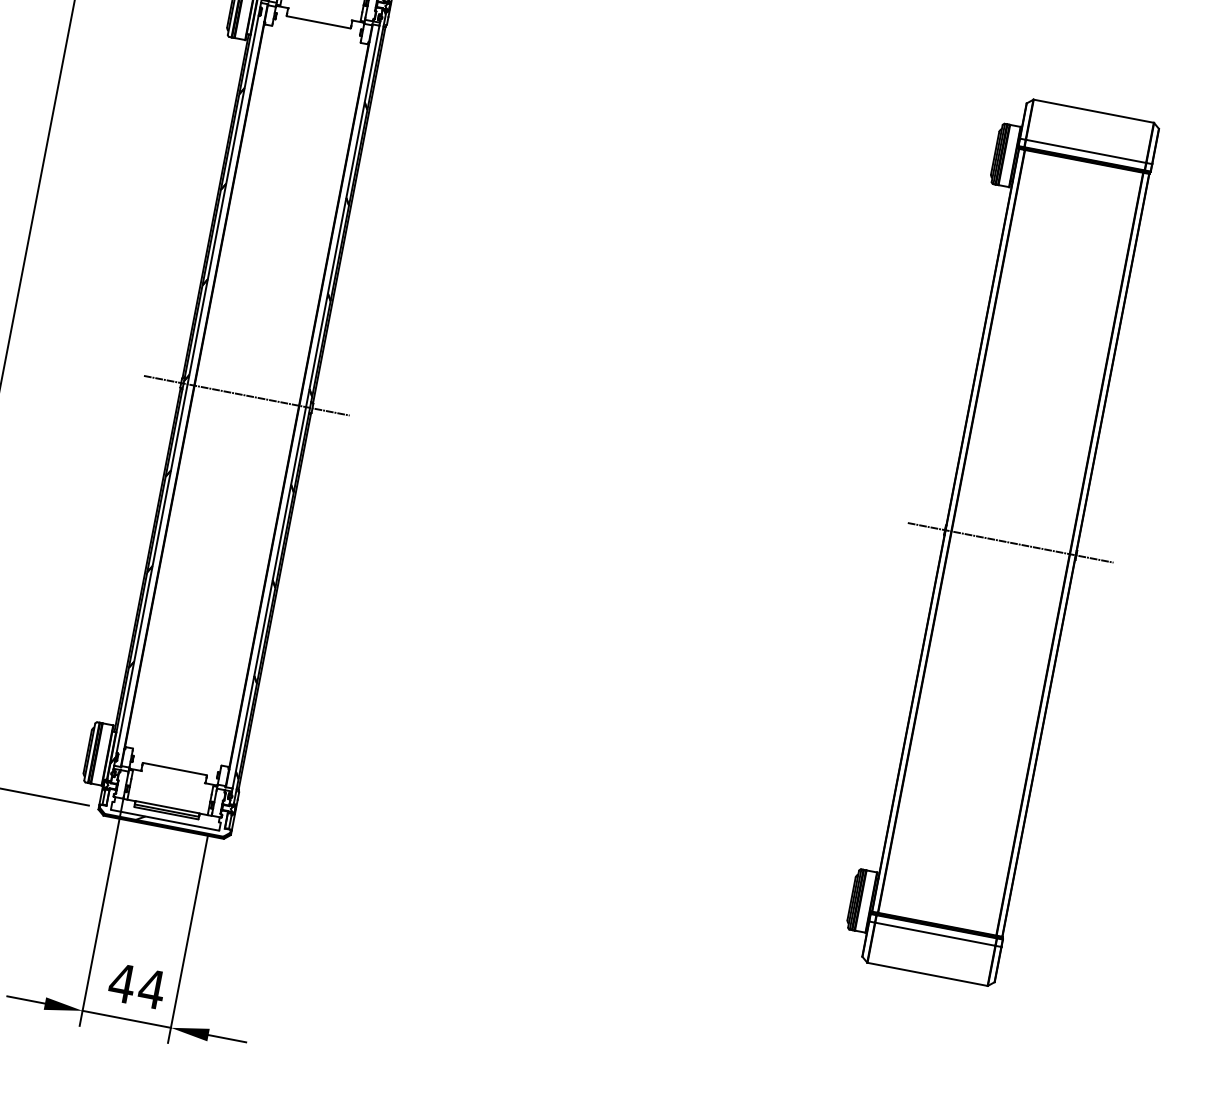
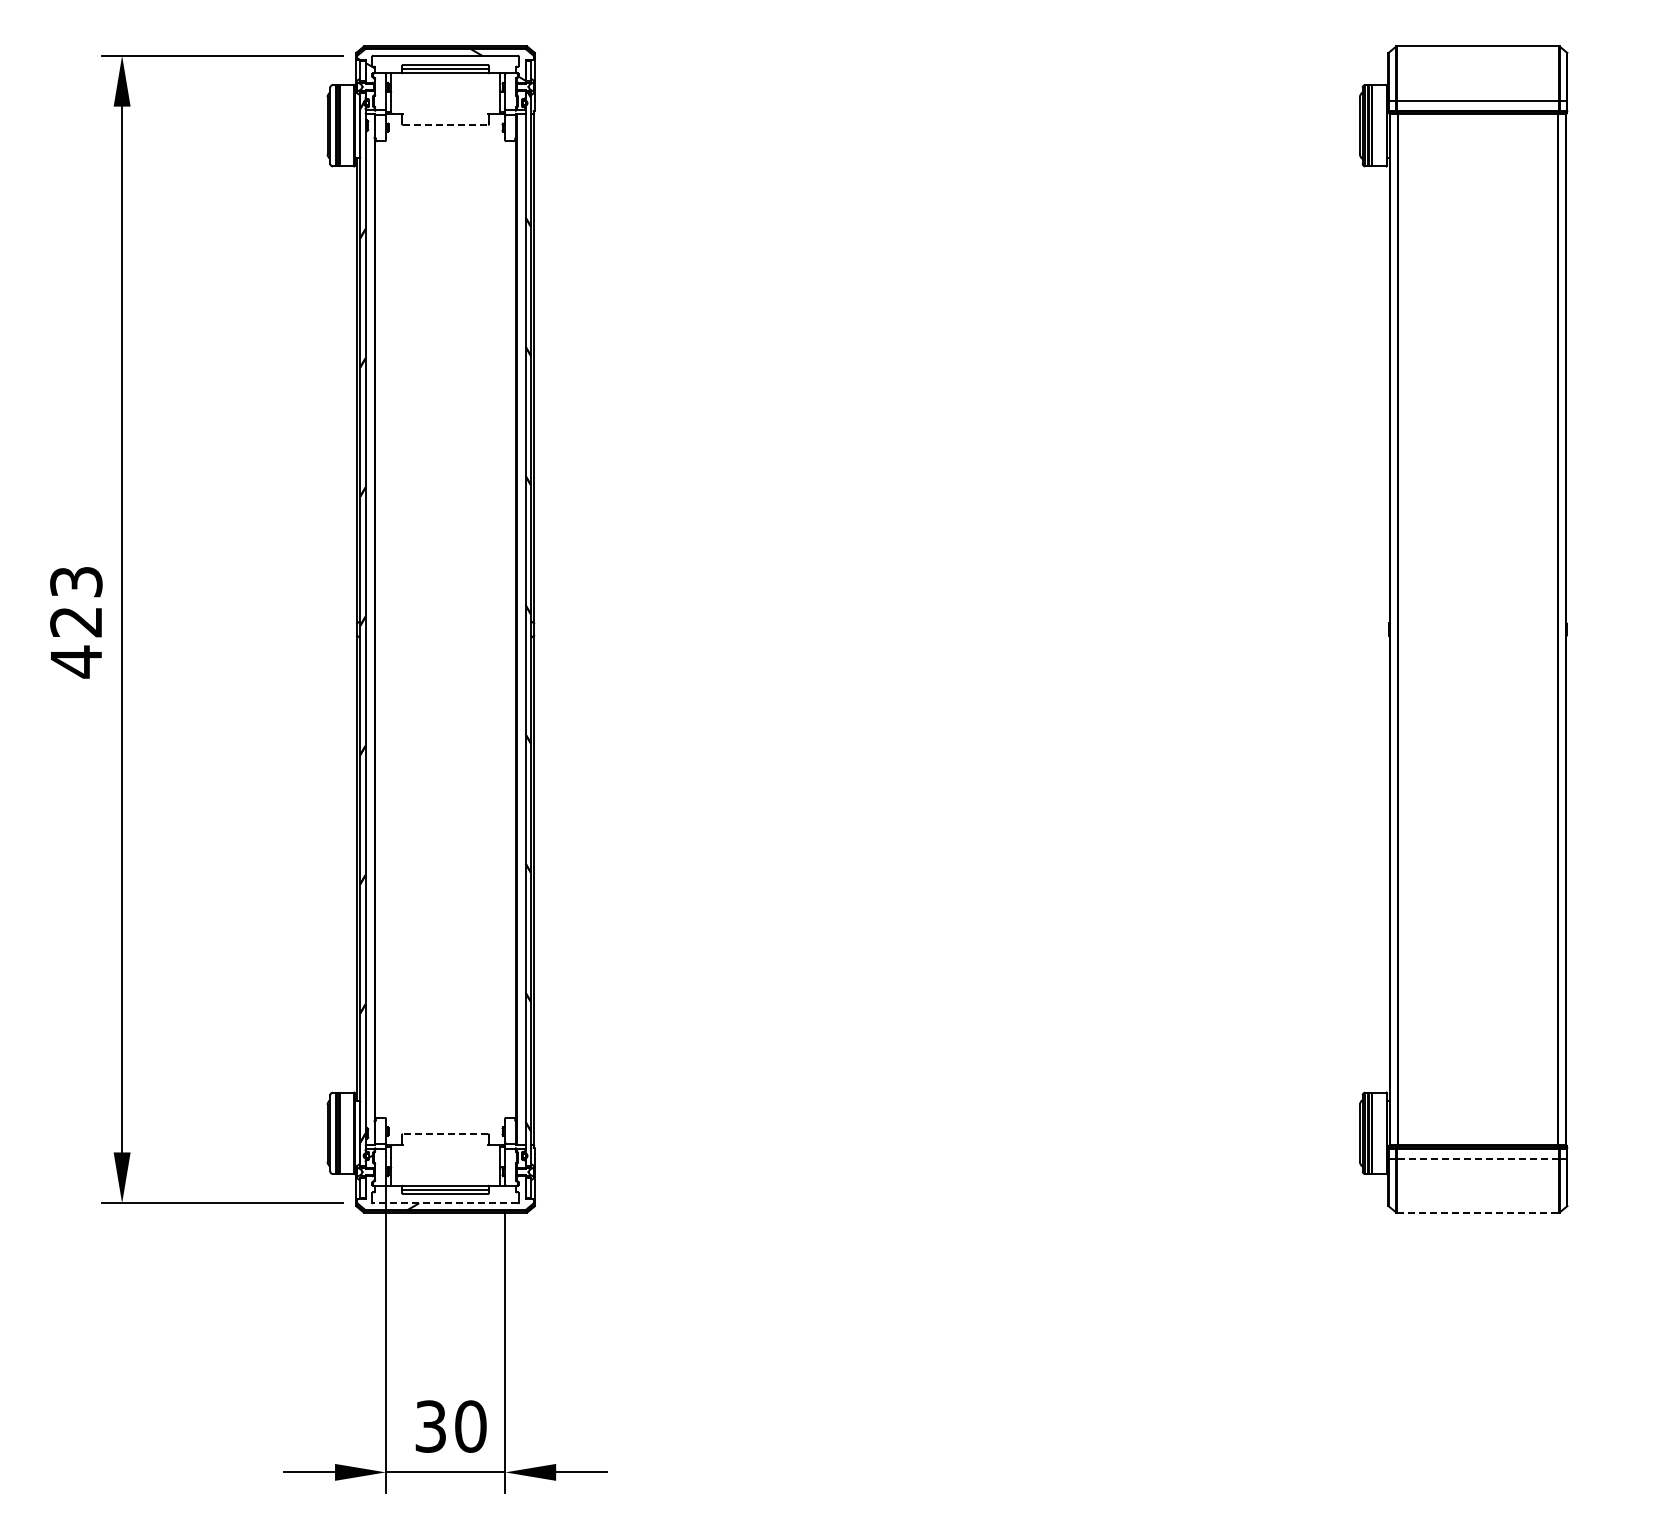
line: (318, 22) -> (445, 124), solid -> dashed
line: (246, 395) -> (445, 629), removed
line: (1010, 542) -> (1477, 629), removed
line: (174, 769) -> (445, 1134), solid -> dashed
line: (165, 820) -> (445, 1203), solid -> dashed
line: (935, 934) -> (1477, 1158), solid -> dashed
line: (928, 974) -> (1478, 1212), solid -> dashed
text: (136, 986) -> (450, 1426), 44 -> 30

